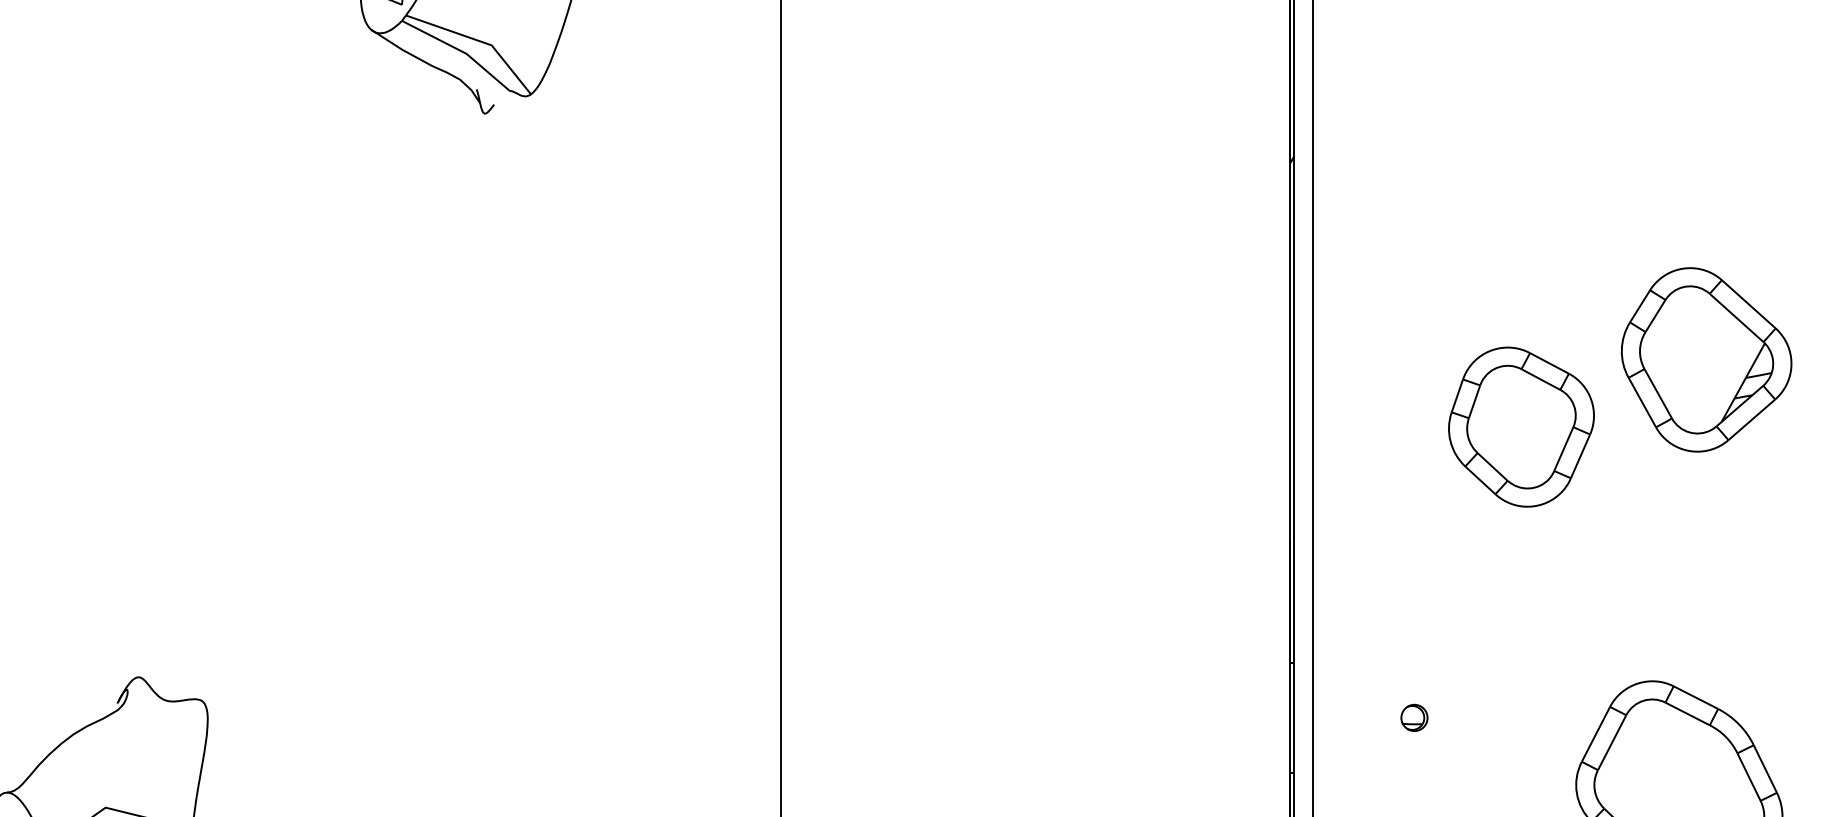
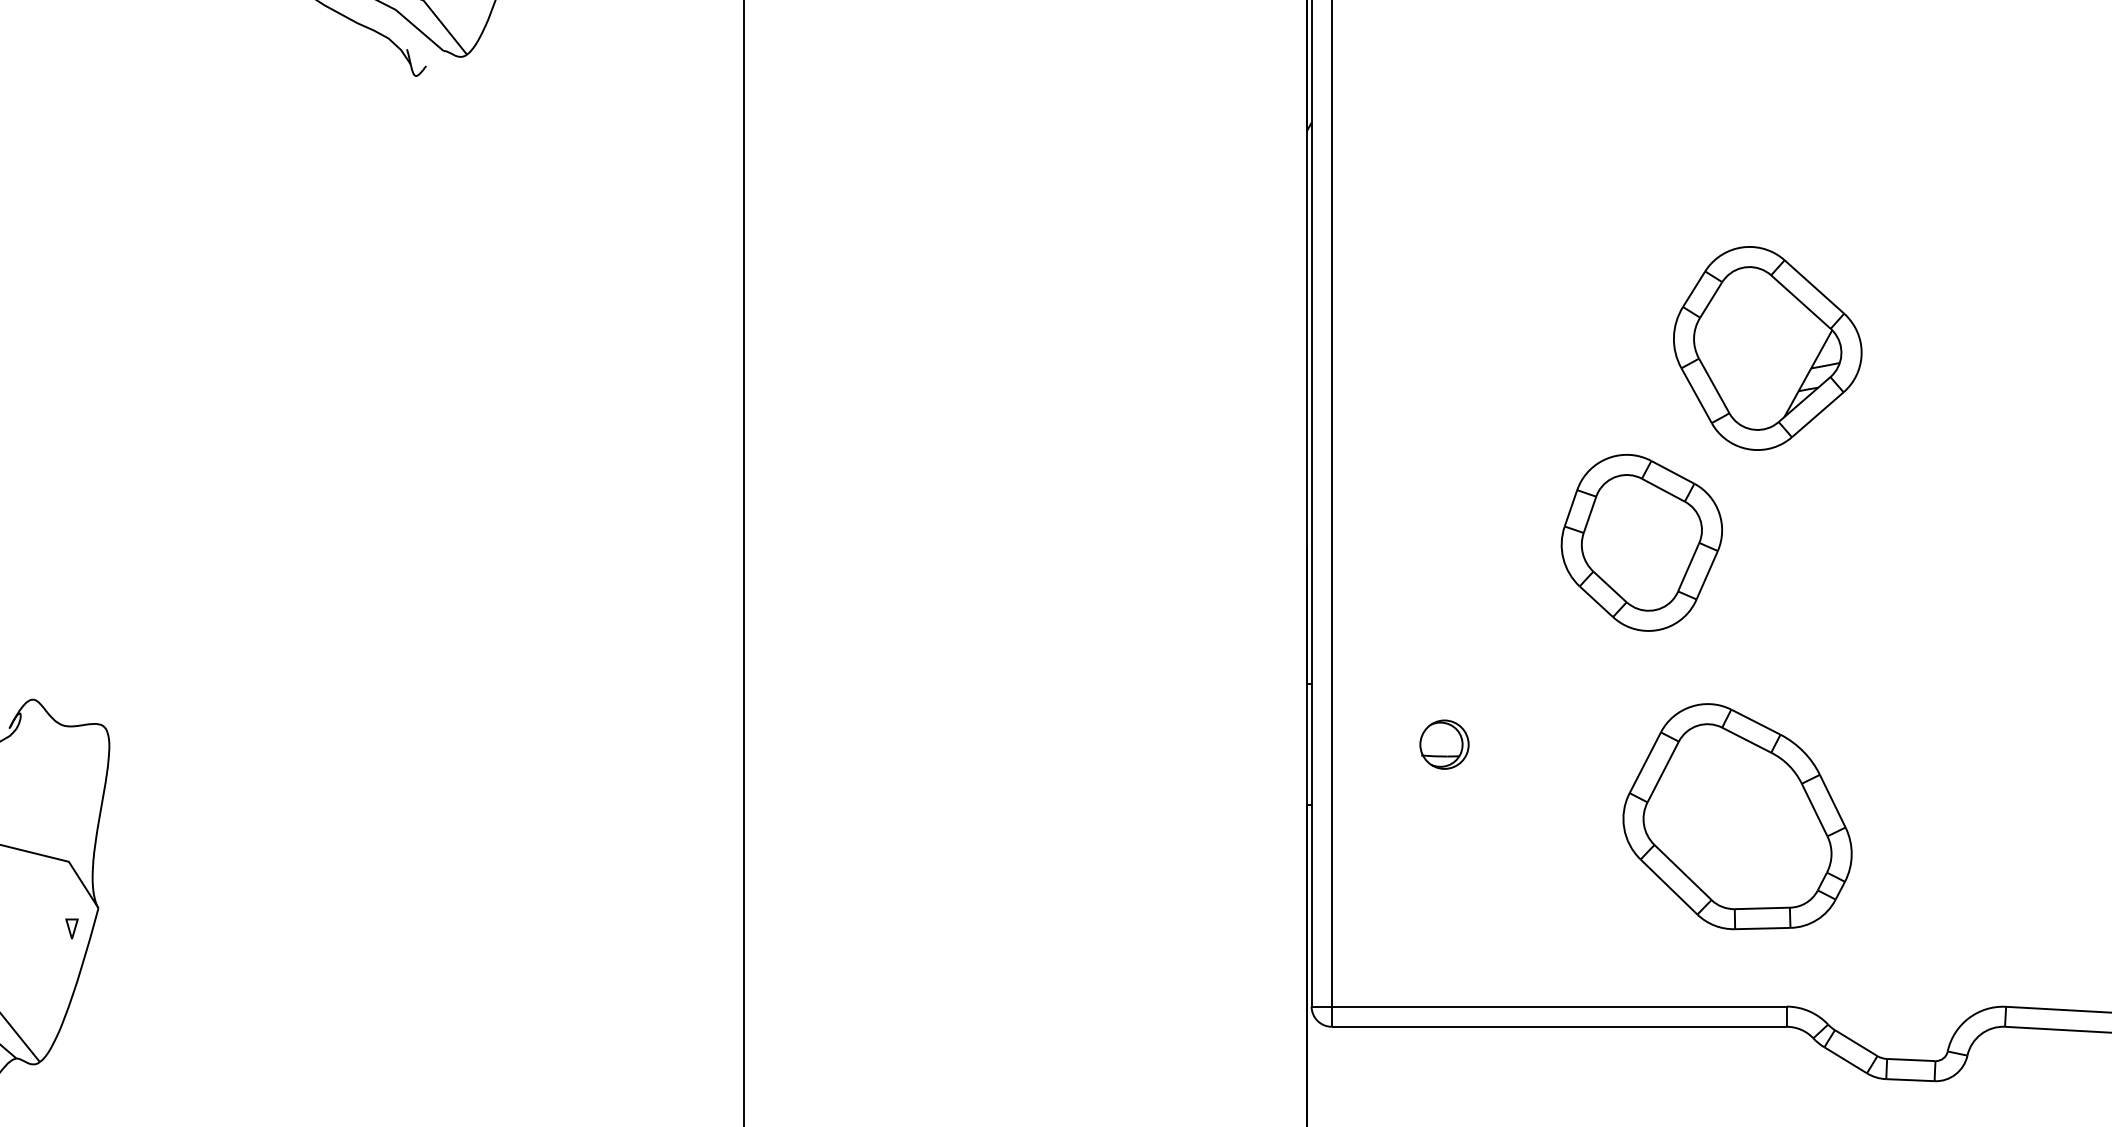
part: (1521, 426) -> (1641, 542), moved
part: (1414, 717) -> (1444, 744), size x1.67

